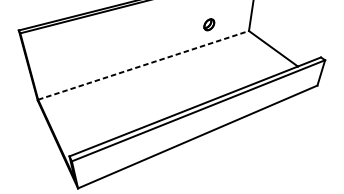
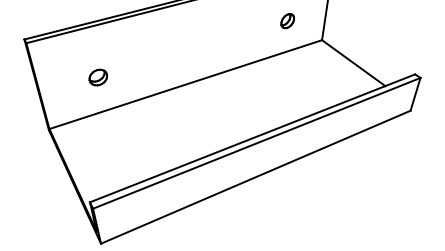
part: (209, 25) -> (287, 21), moved
part: (76, 59) -> (98, 77), added
line: (144, 65) -> (186, 84), dashed -> solid

